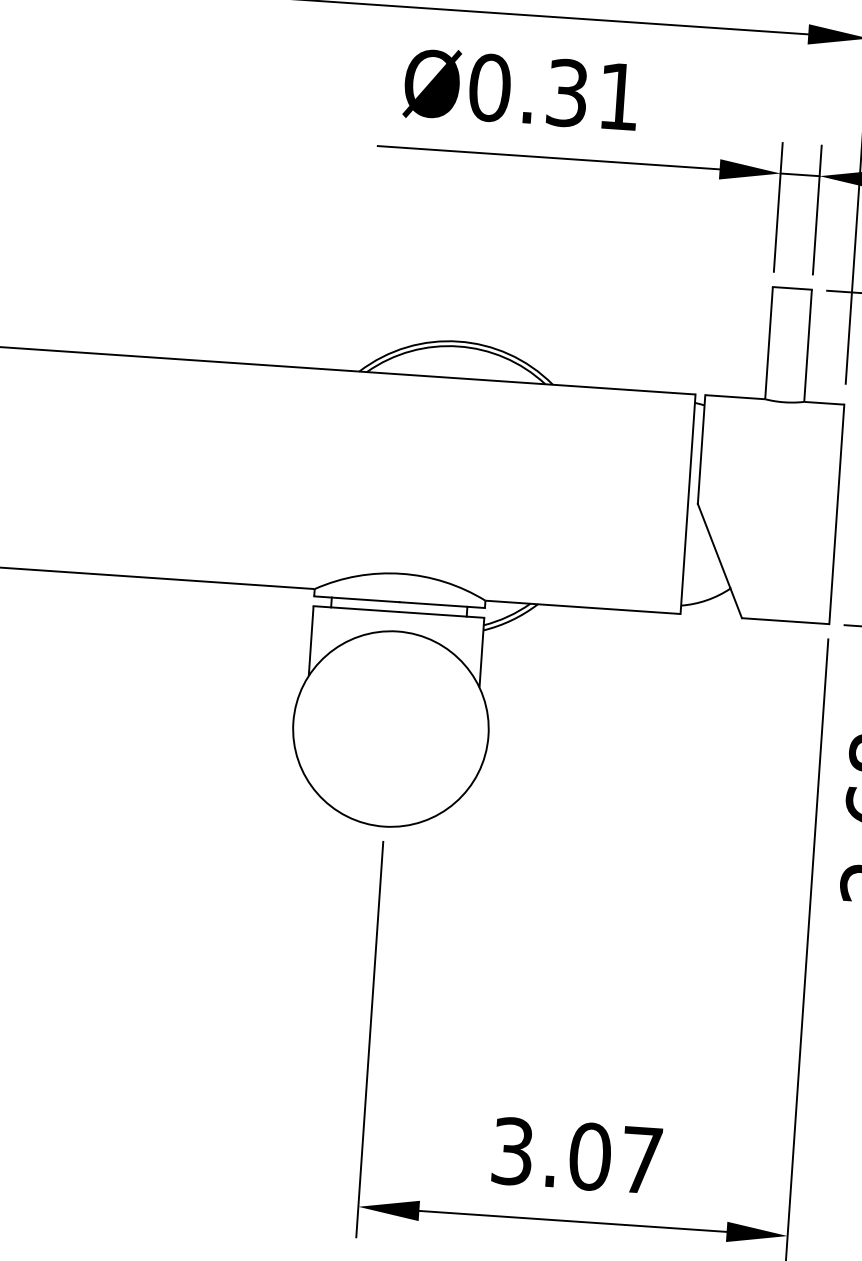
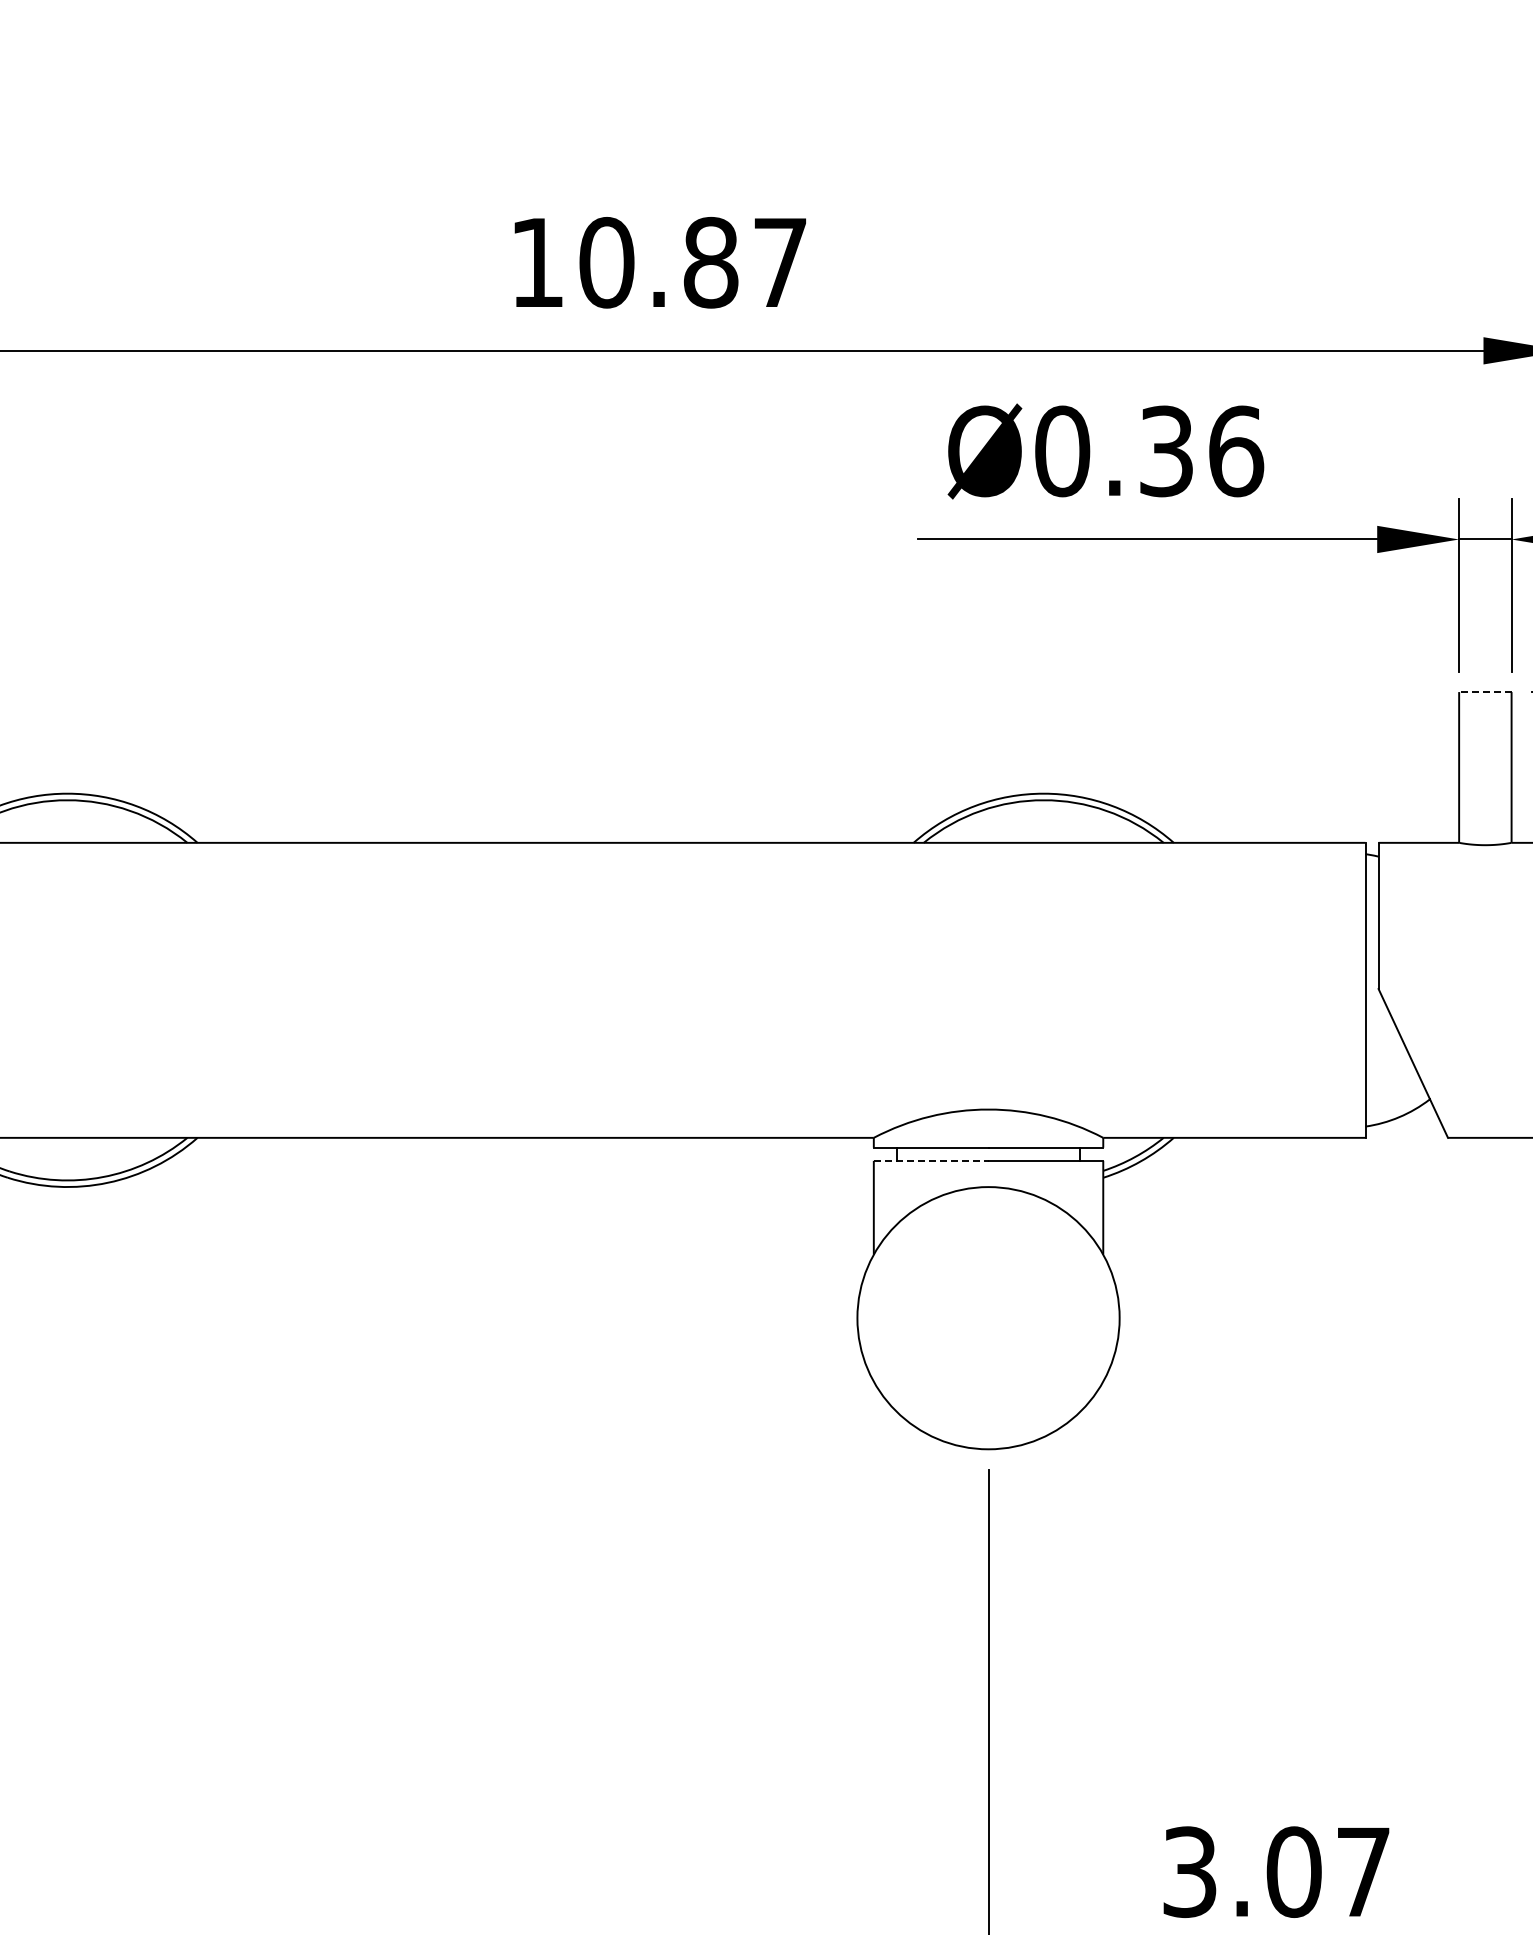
text: (619, 96) -> (1236, 451), Ø0.31 -> Ø0.36
line: (791, 288) -> (1484, 692), solid -> dashed
line: (356, 608) -> (931, 1160), solid -> dashed

